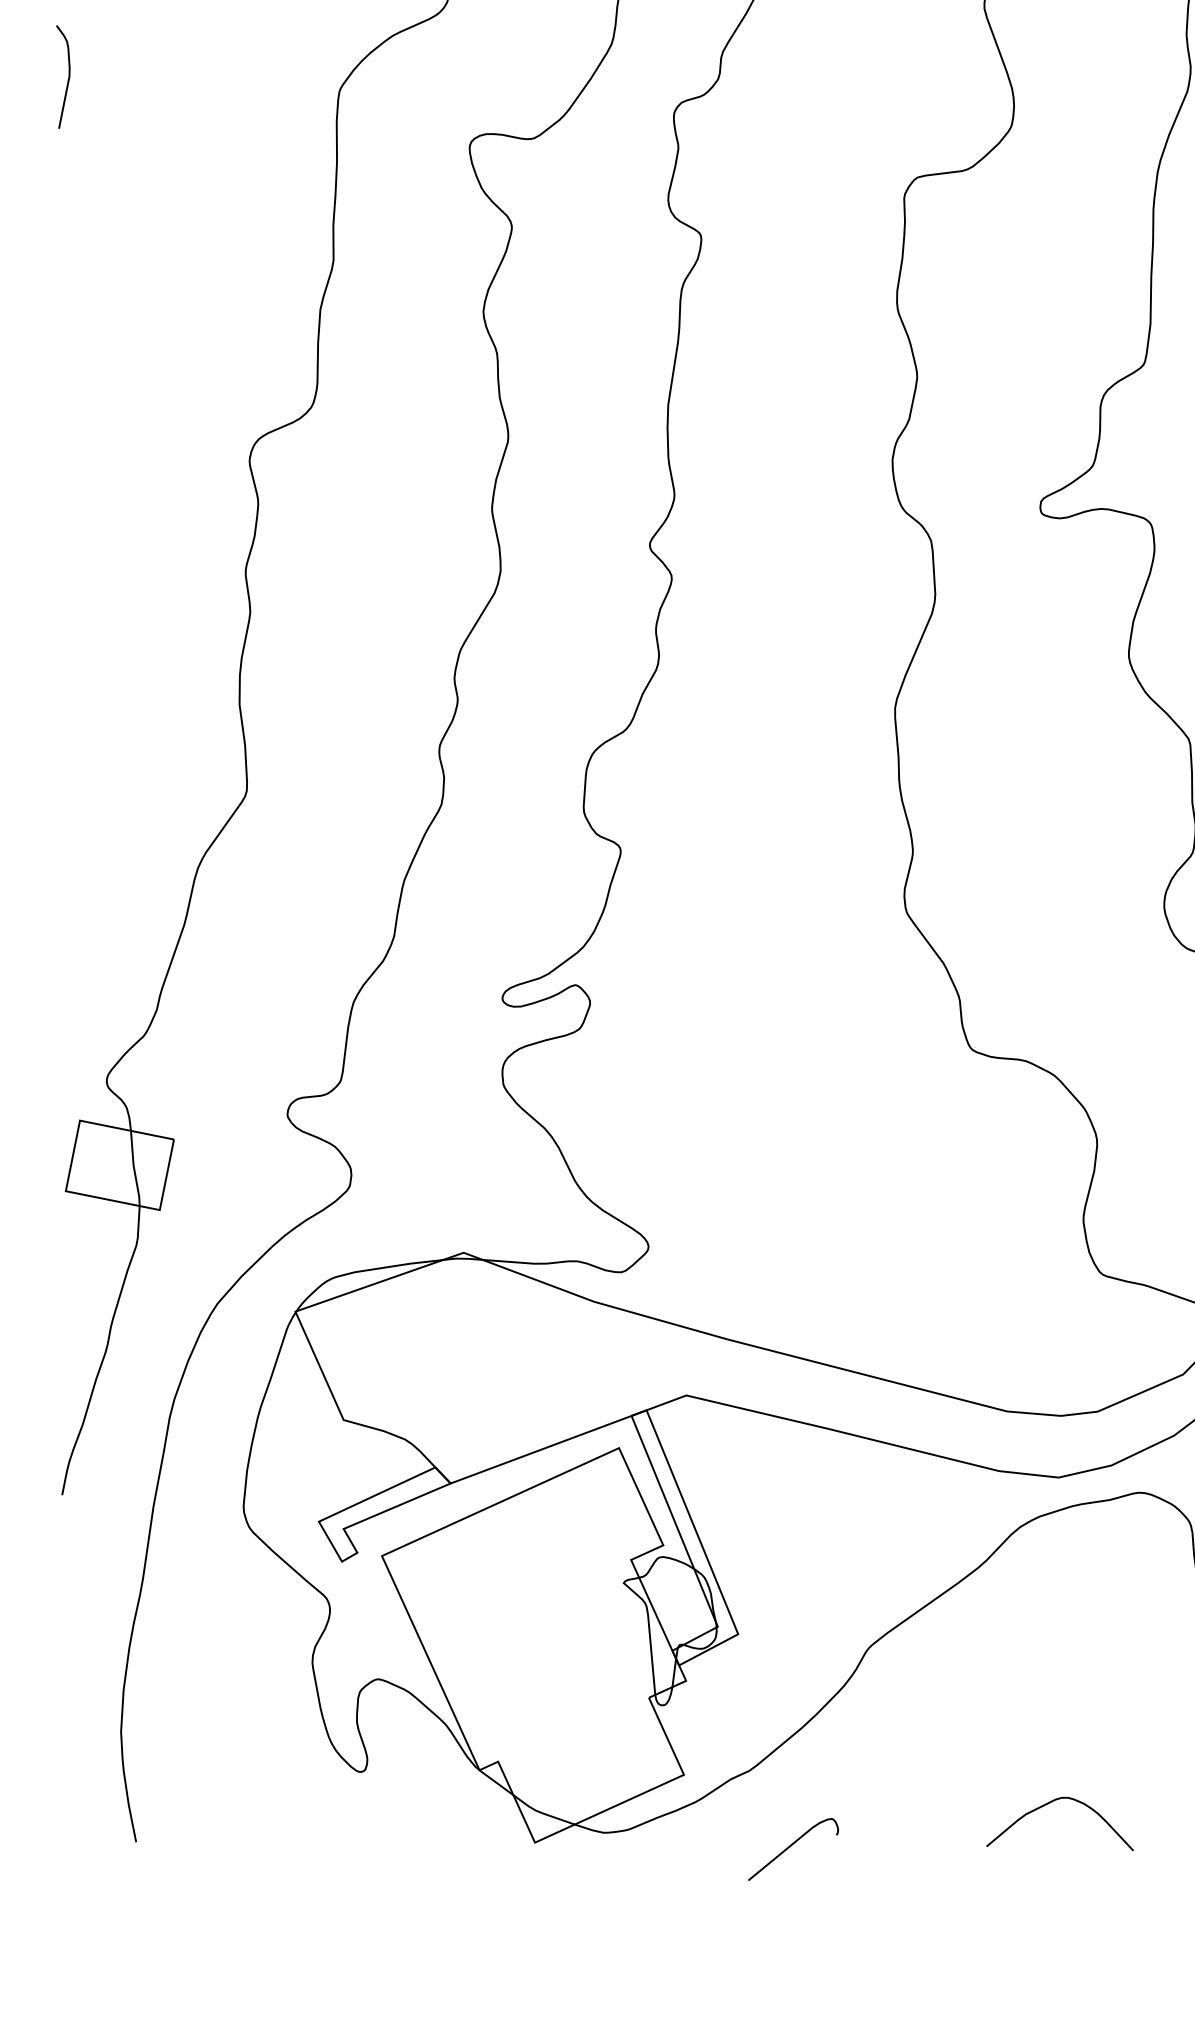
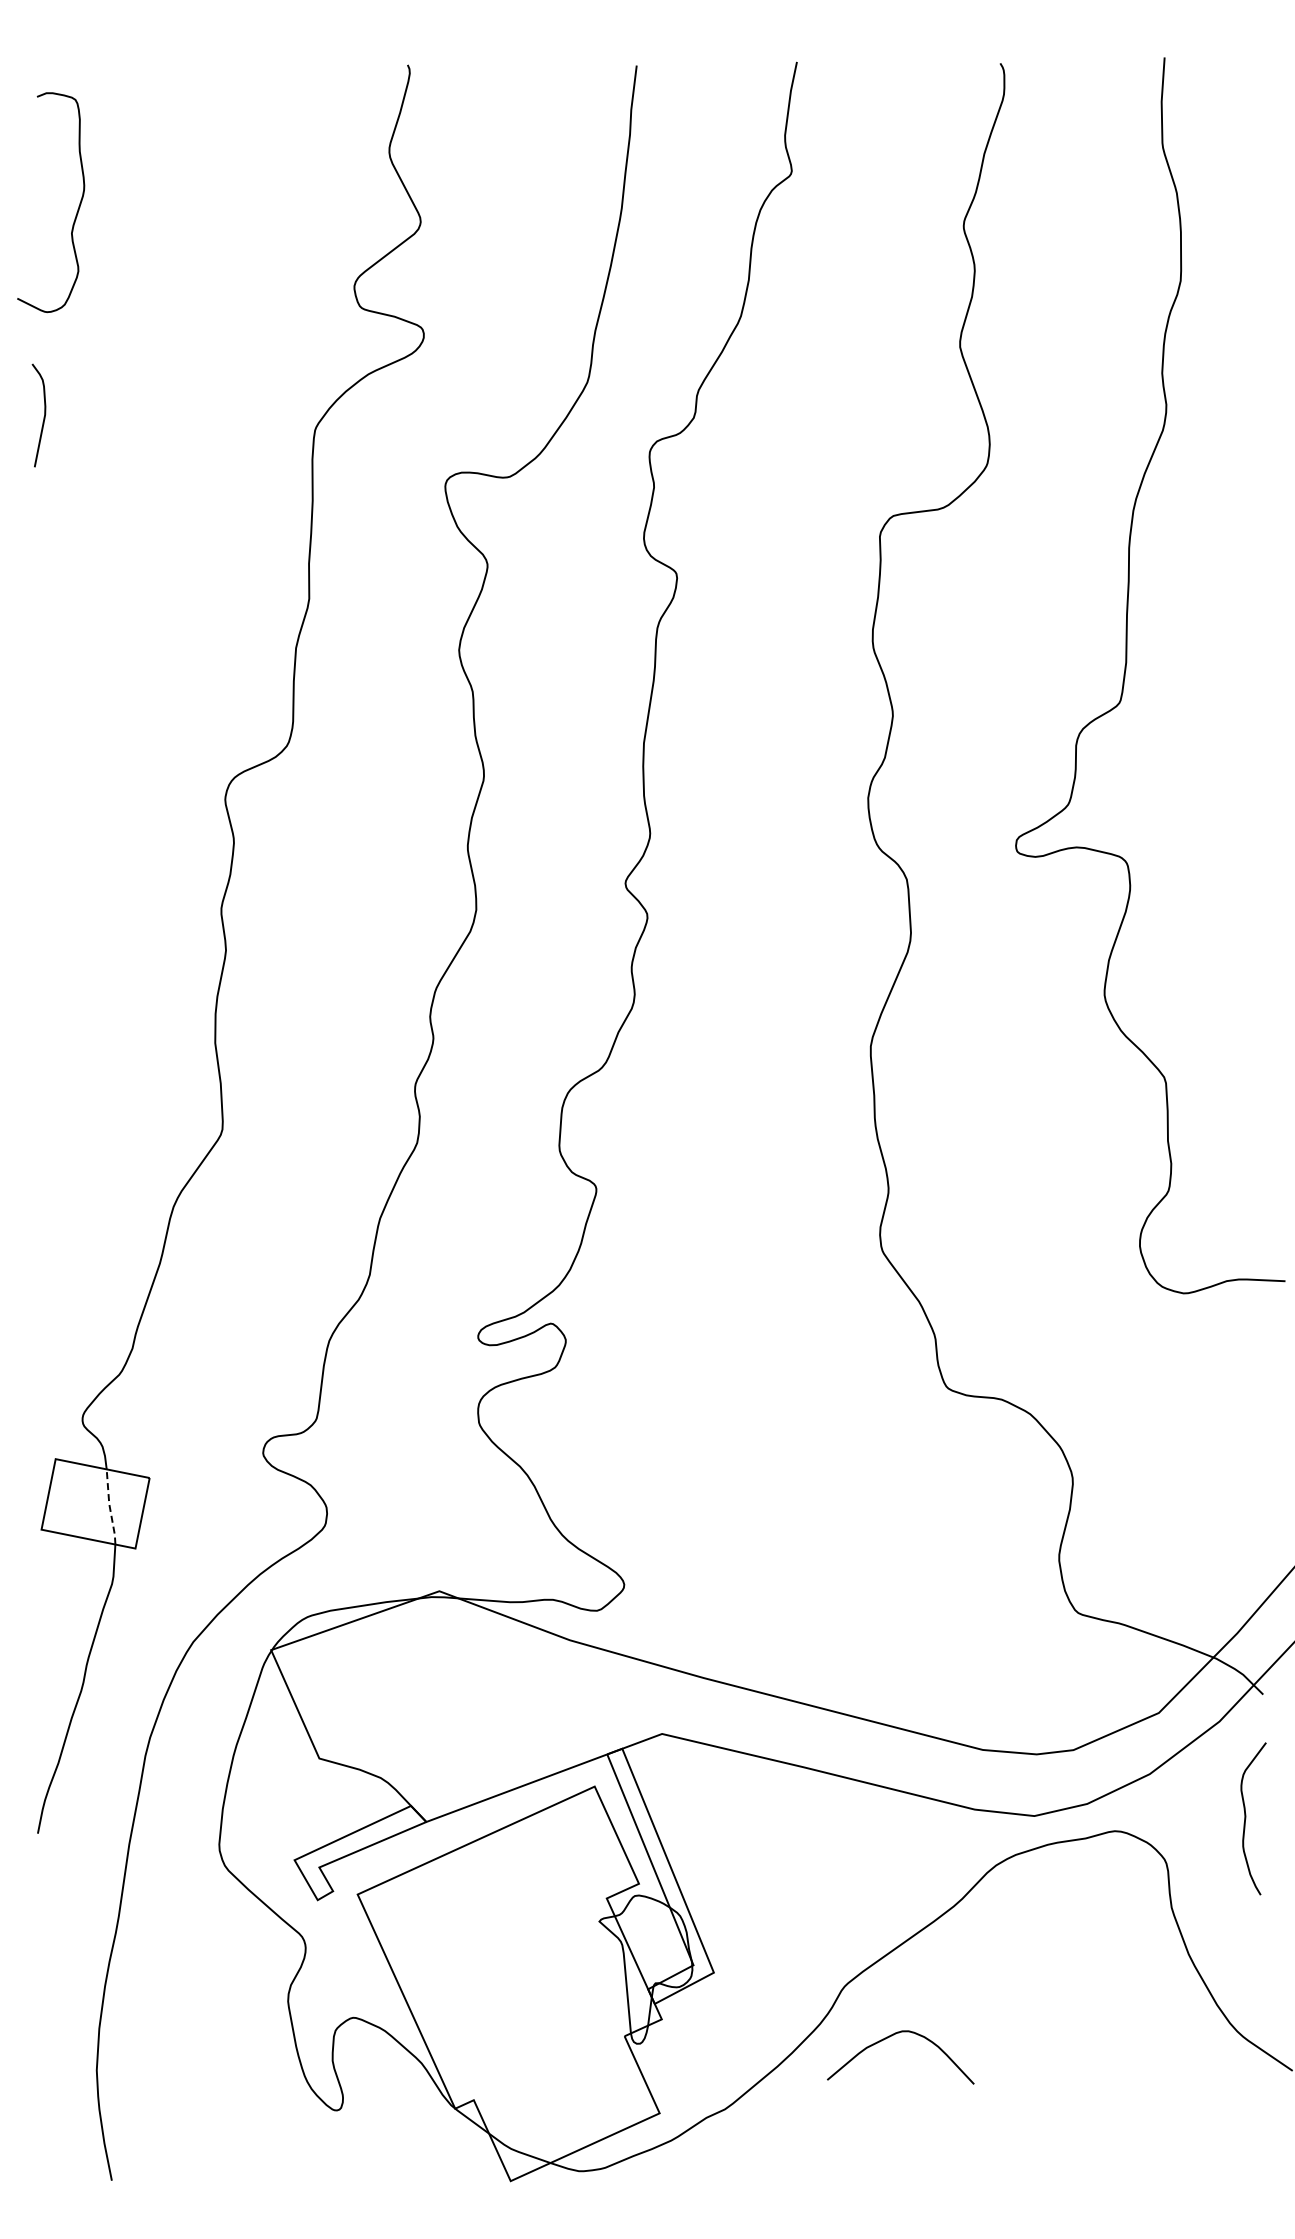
line: (133, 1168) -> (109, 1506), solid -> dashed
curve: (1048, 1804) -> (889, 2037), moved
curve: (790, 1847) -> (766, 2185), removed

